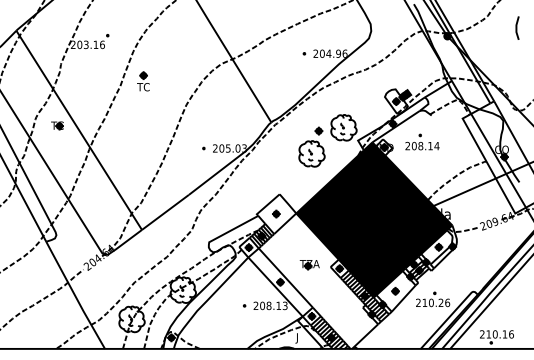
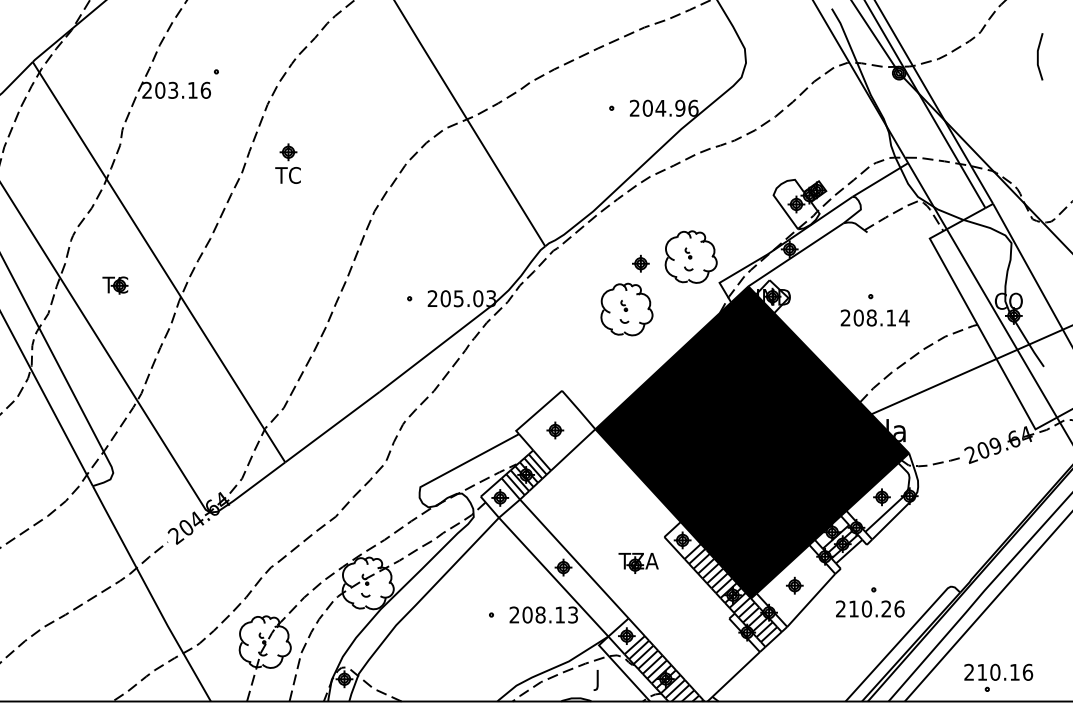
part: (57, 125) -> (115, 284), moved
part: (422, 141) -> (875, 308), moved
part: (309, 265) -> (637, 563), moved

